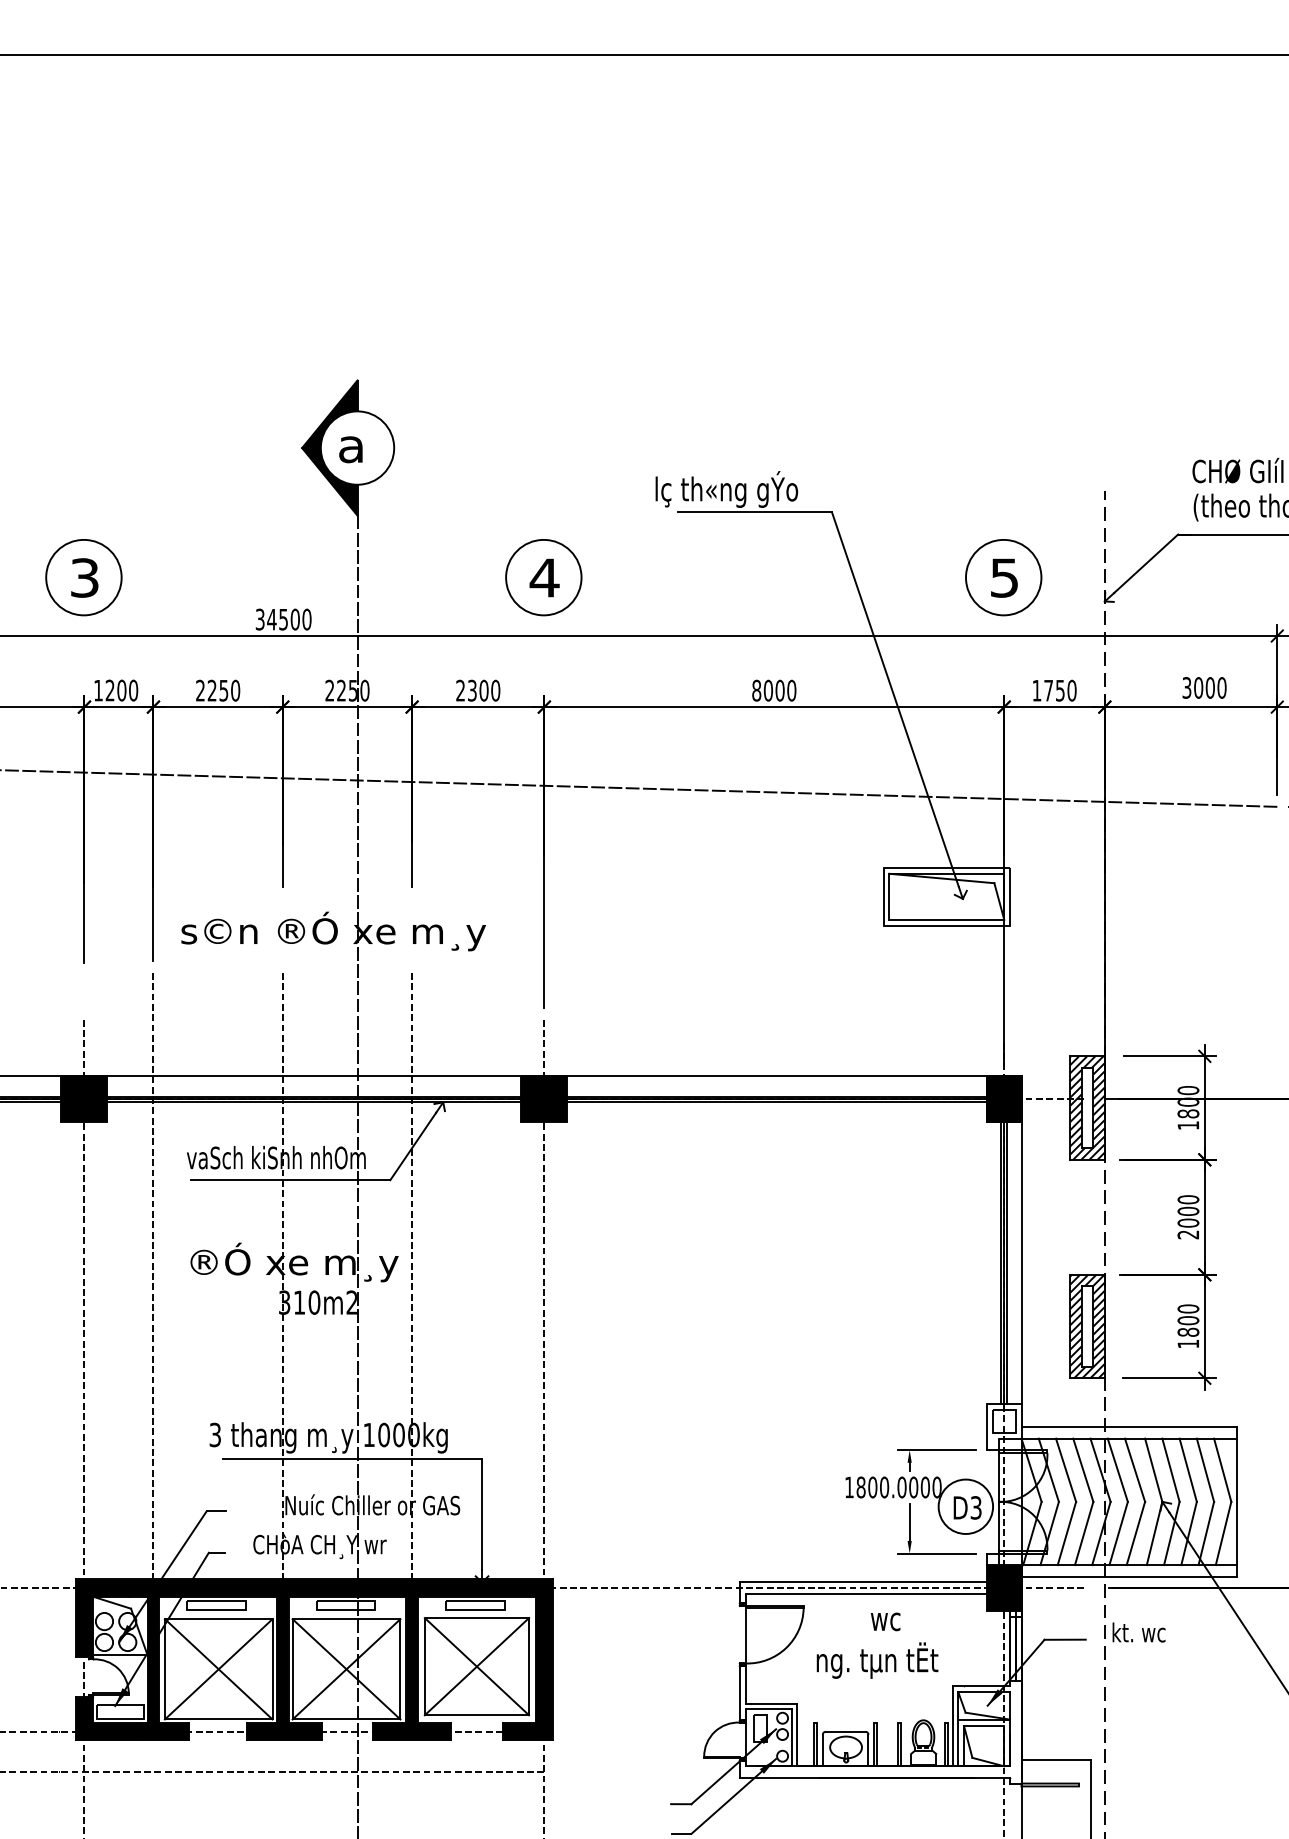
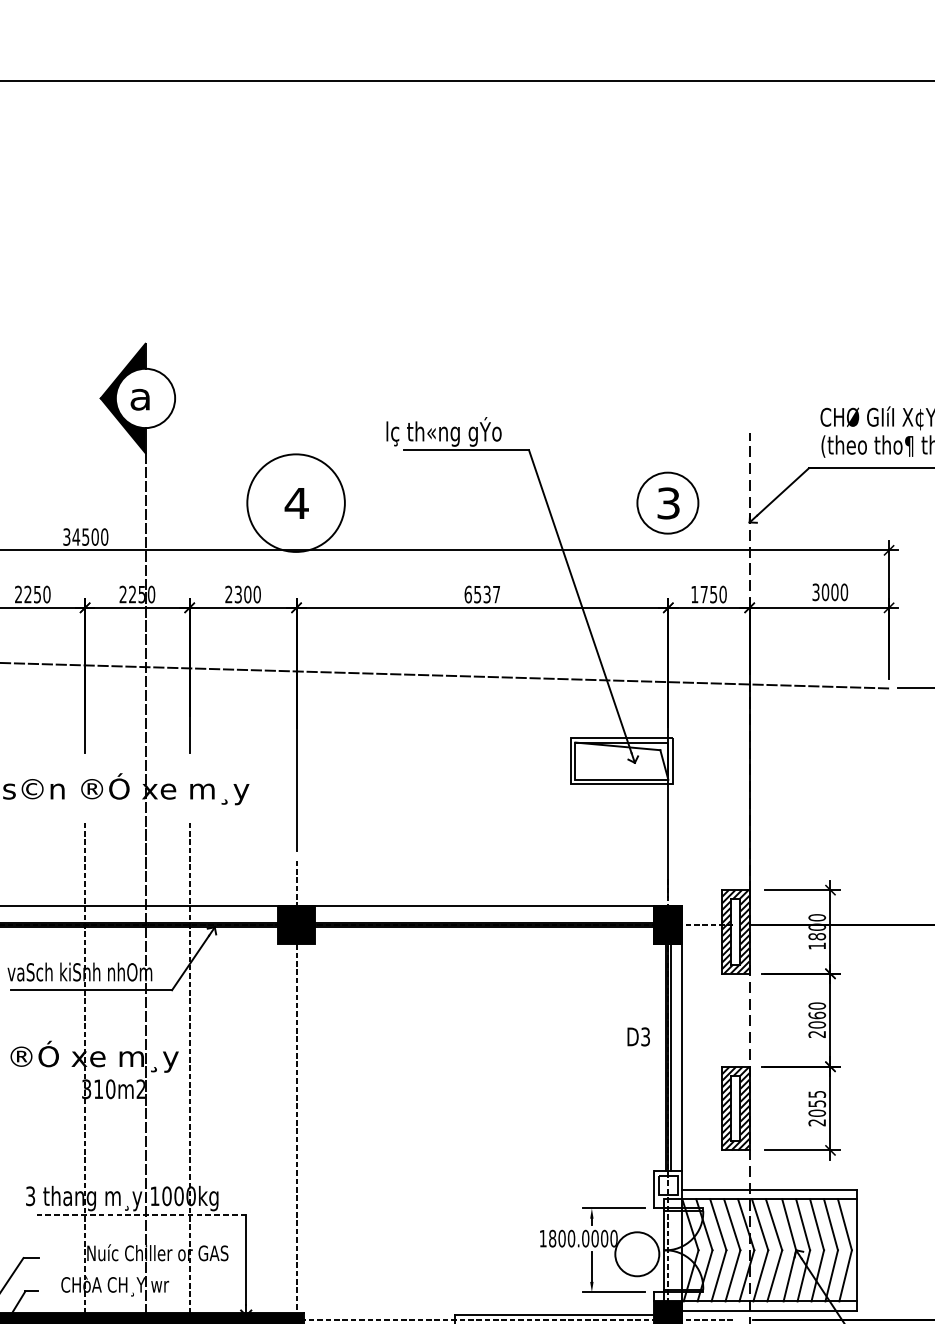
circle: (543, 577) -> (295, 503), size x1.6
text: (1004, 577) -> (668, 503), 5 -> 3
text: (774, 690) -> (482, 594), 8000 -> 6537
text: (1188, 1210) -> (817, 1014), 2000 -> 2060
text: (1188, 1326) -> (817, 1108), 1800 -> 2055
line: (352, 1458) -> (141, 1215), solid -> dashed
text: (967, 1507) -> (638, 1036), moved

